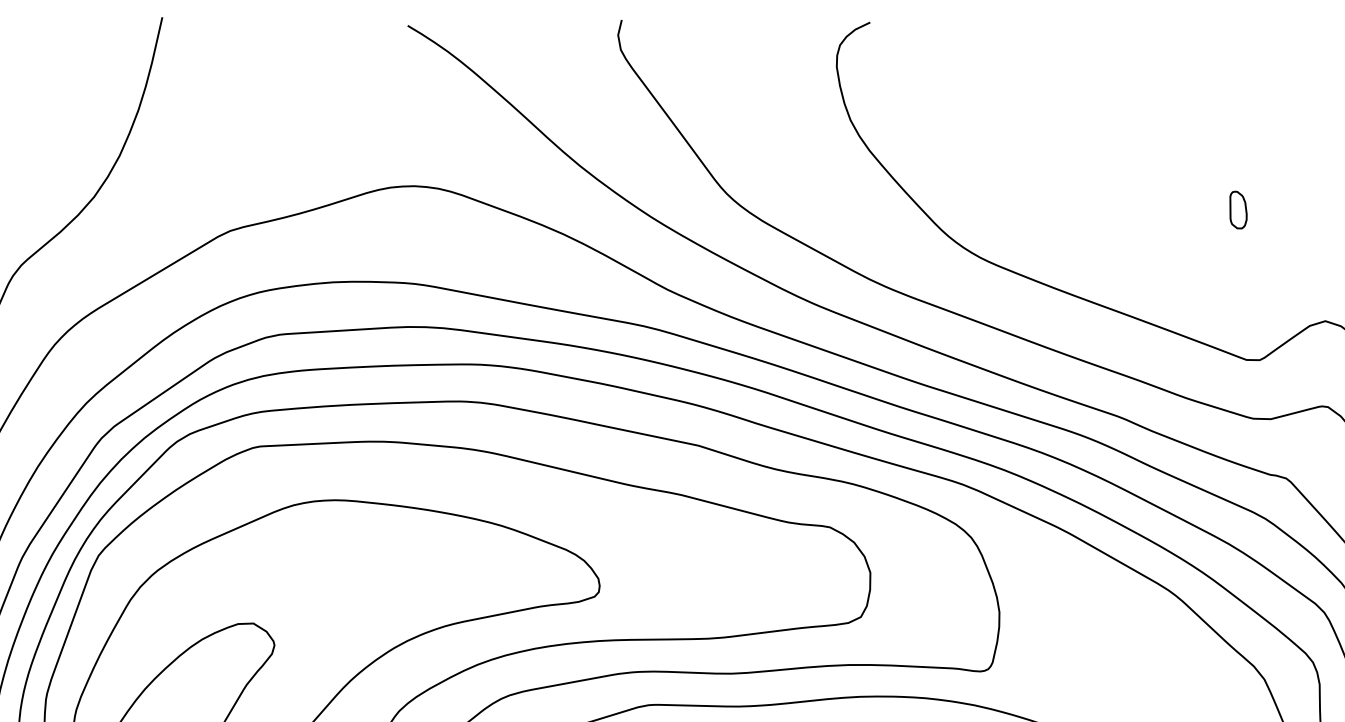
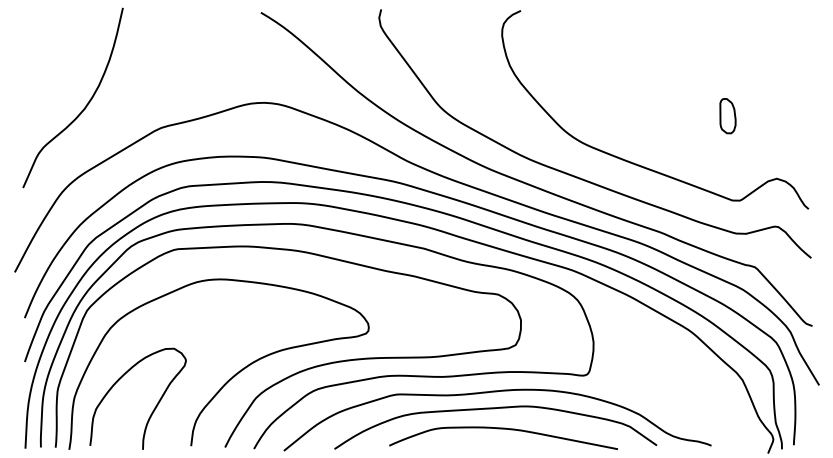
part: (1237, 210) -> (727, 116), size x1.67

